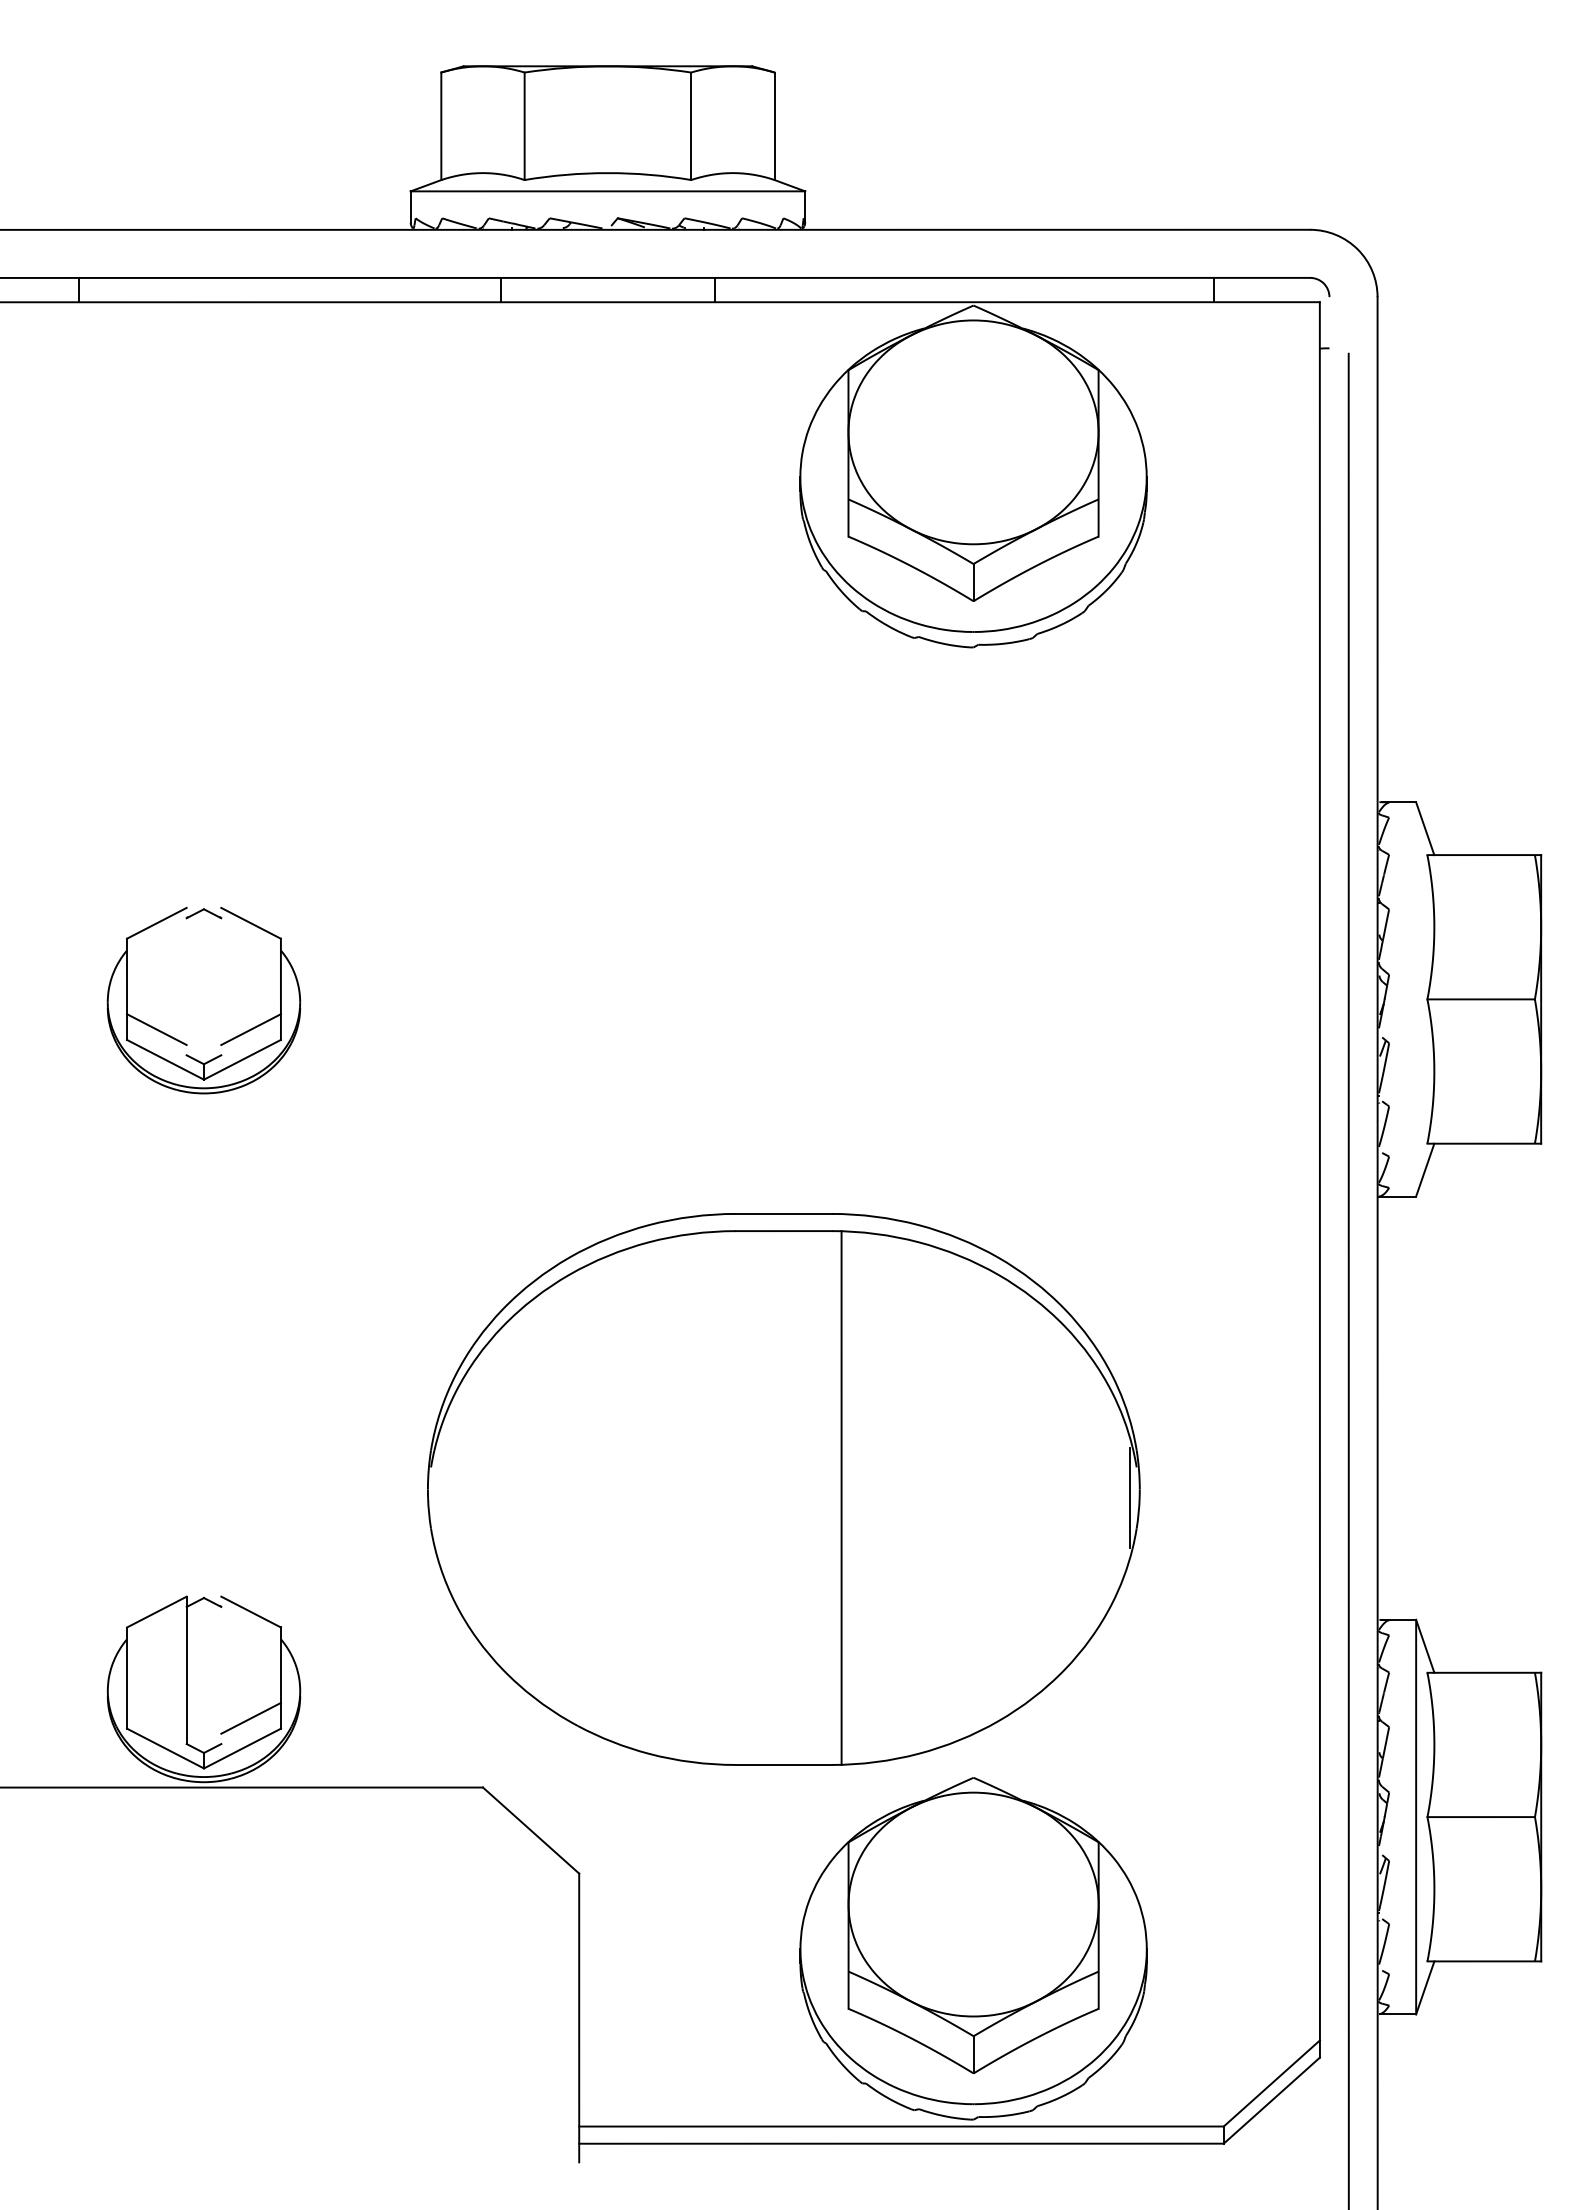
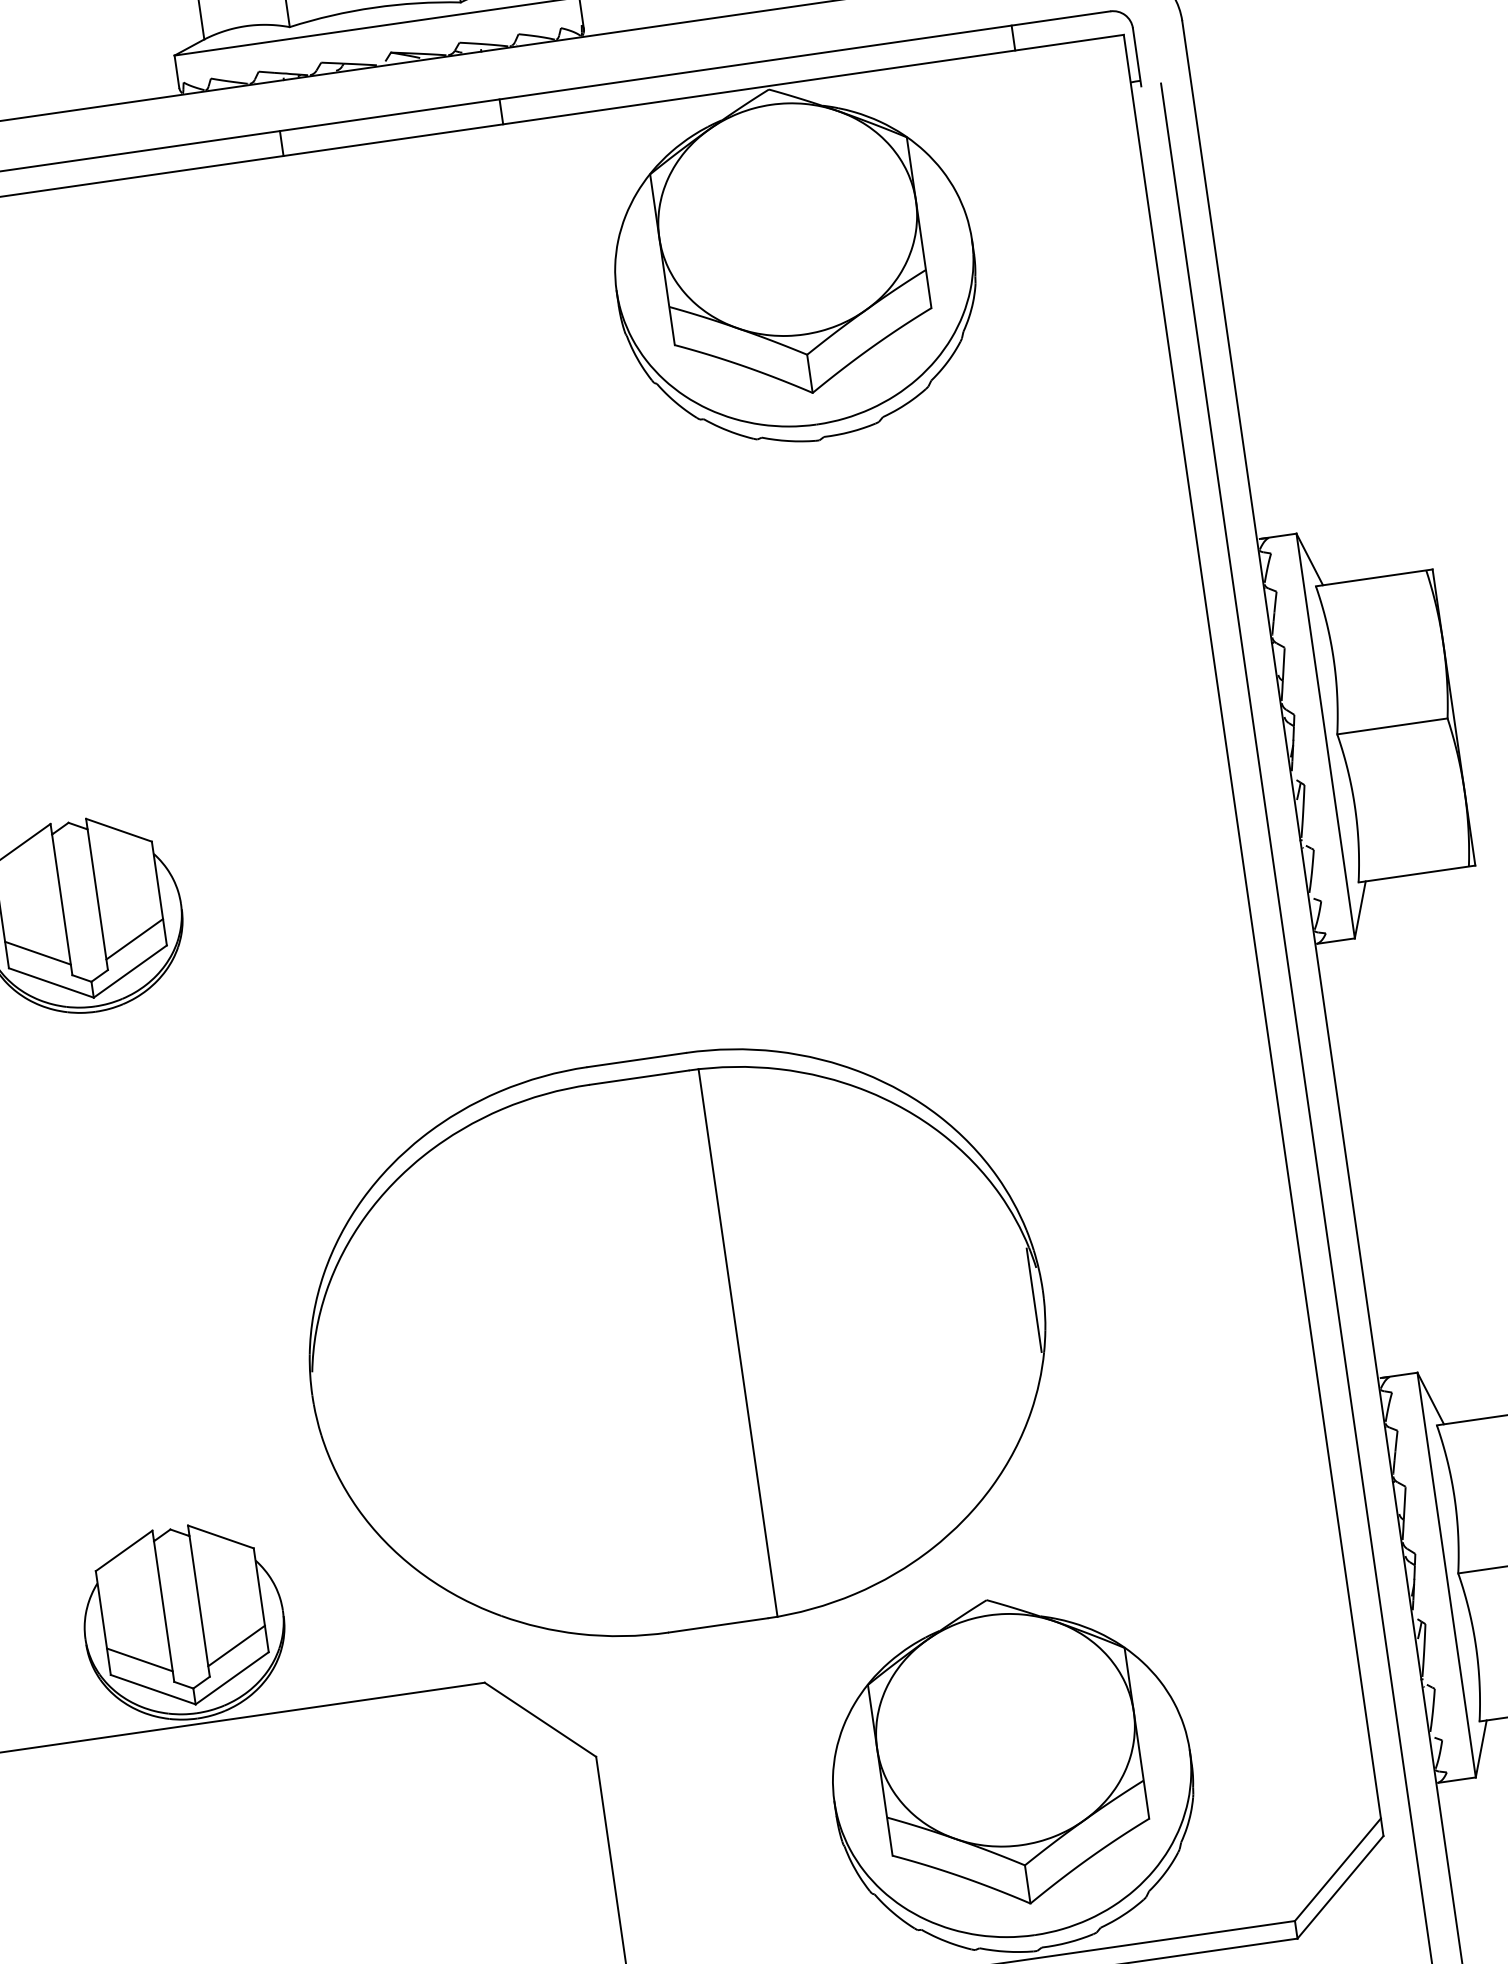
line: (1329, 325) -> (1137, 57), added
line: (186, 981) -> (61, 899), added
line: (221, 981) -> (97, 894), added
line: (1416, 999) -> (1326, 736), added
part: (783, 1489) -> (677, 1342), moved
line: (221, 1670) -> (199, 1601), added
line: (156, 1717) -> (139, 1659), added

